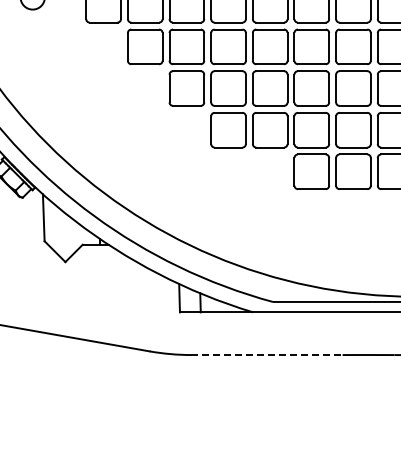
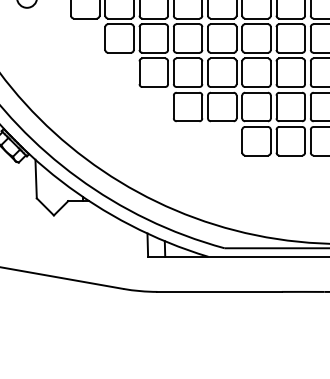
line: (266, 355) -> (219, 292), dashed -> solid

